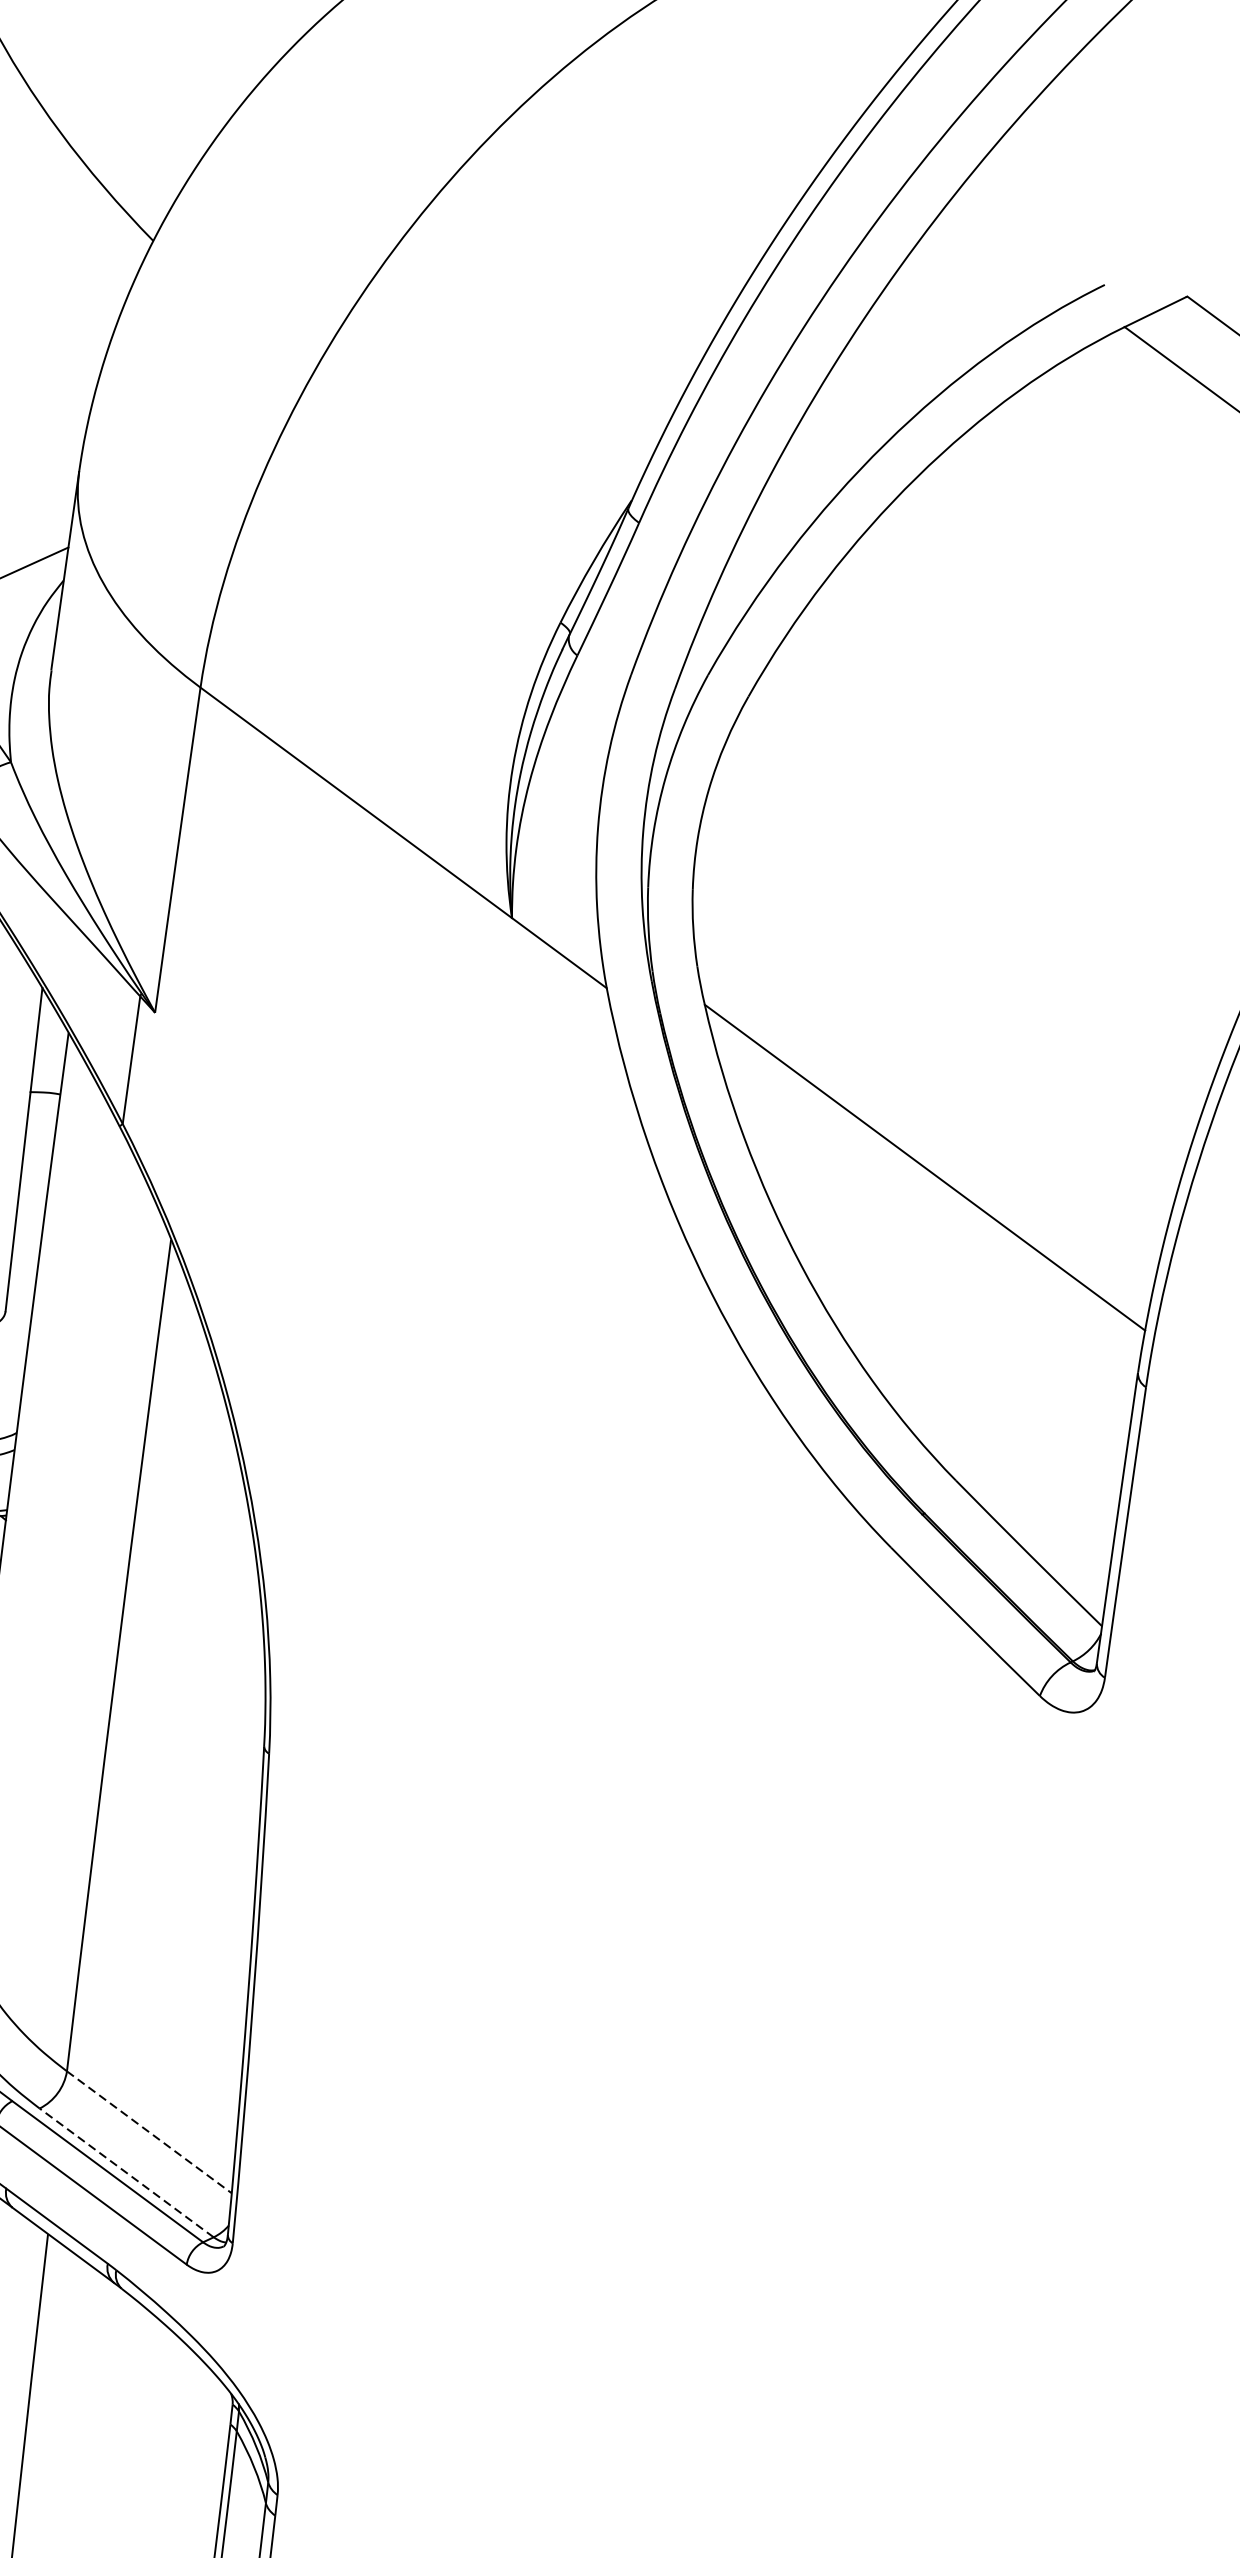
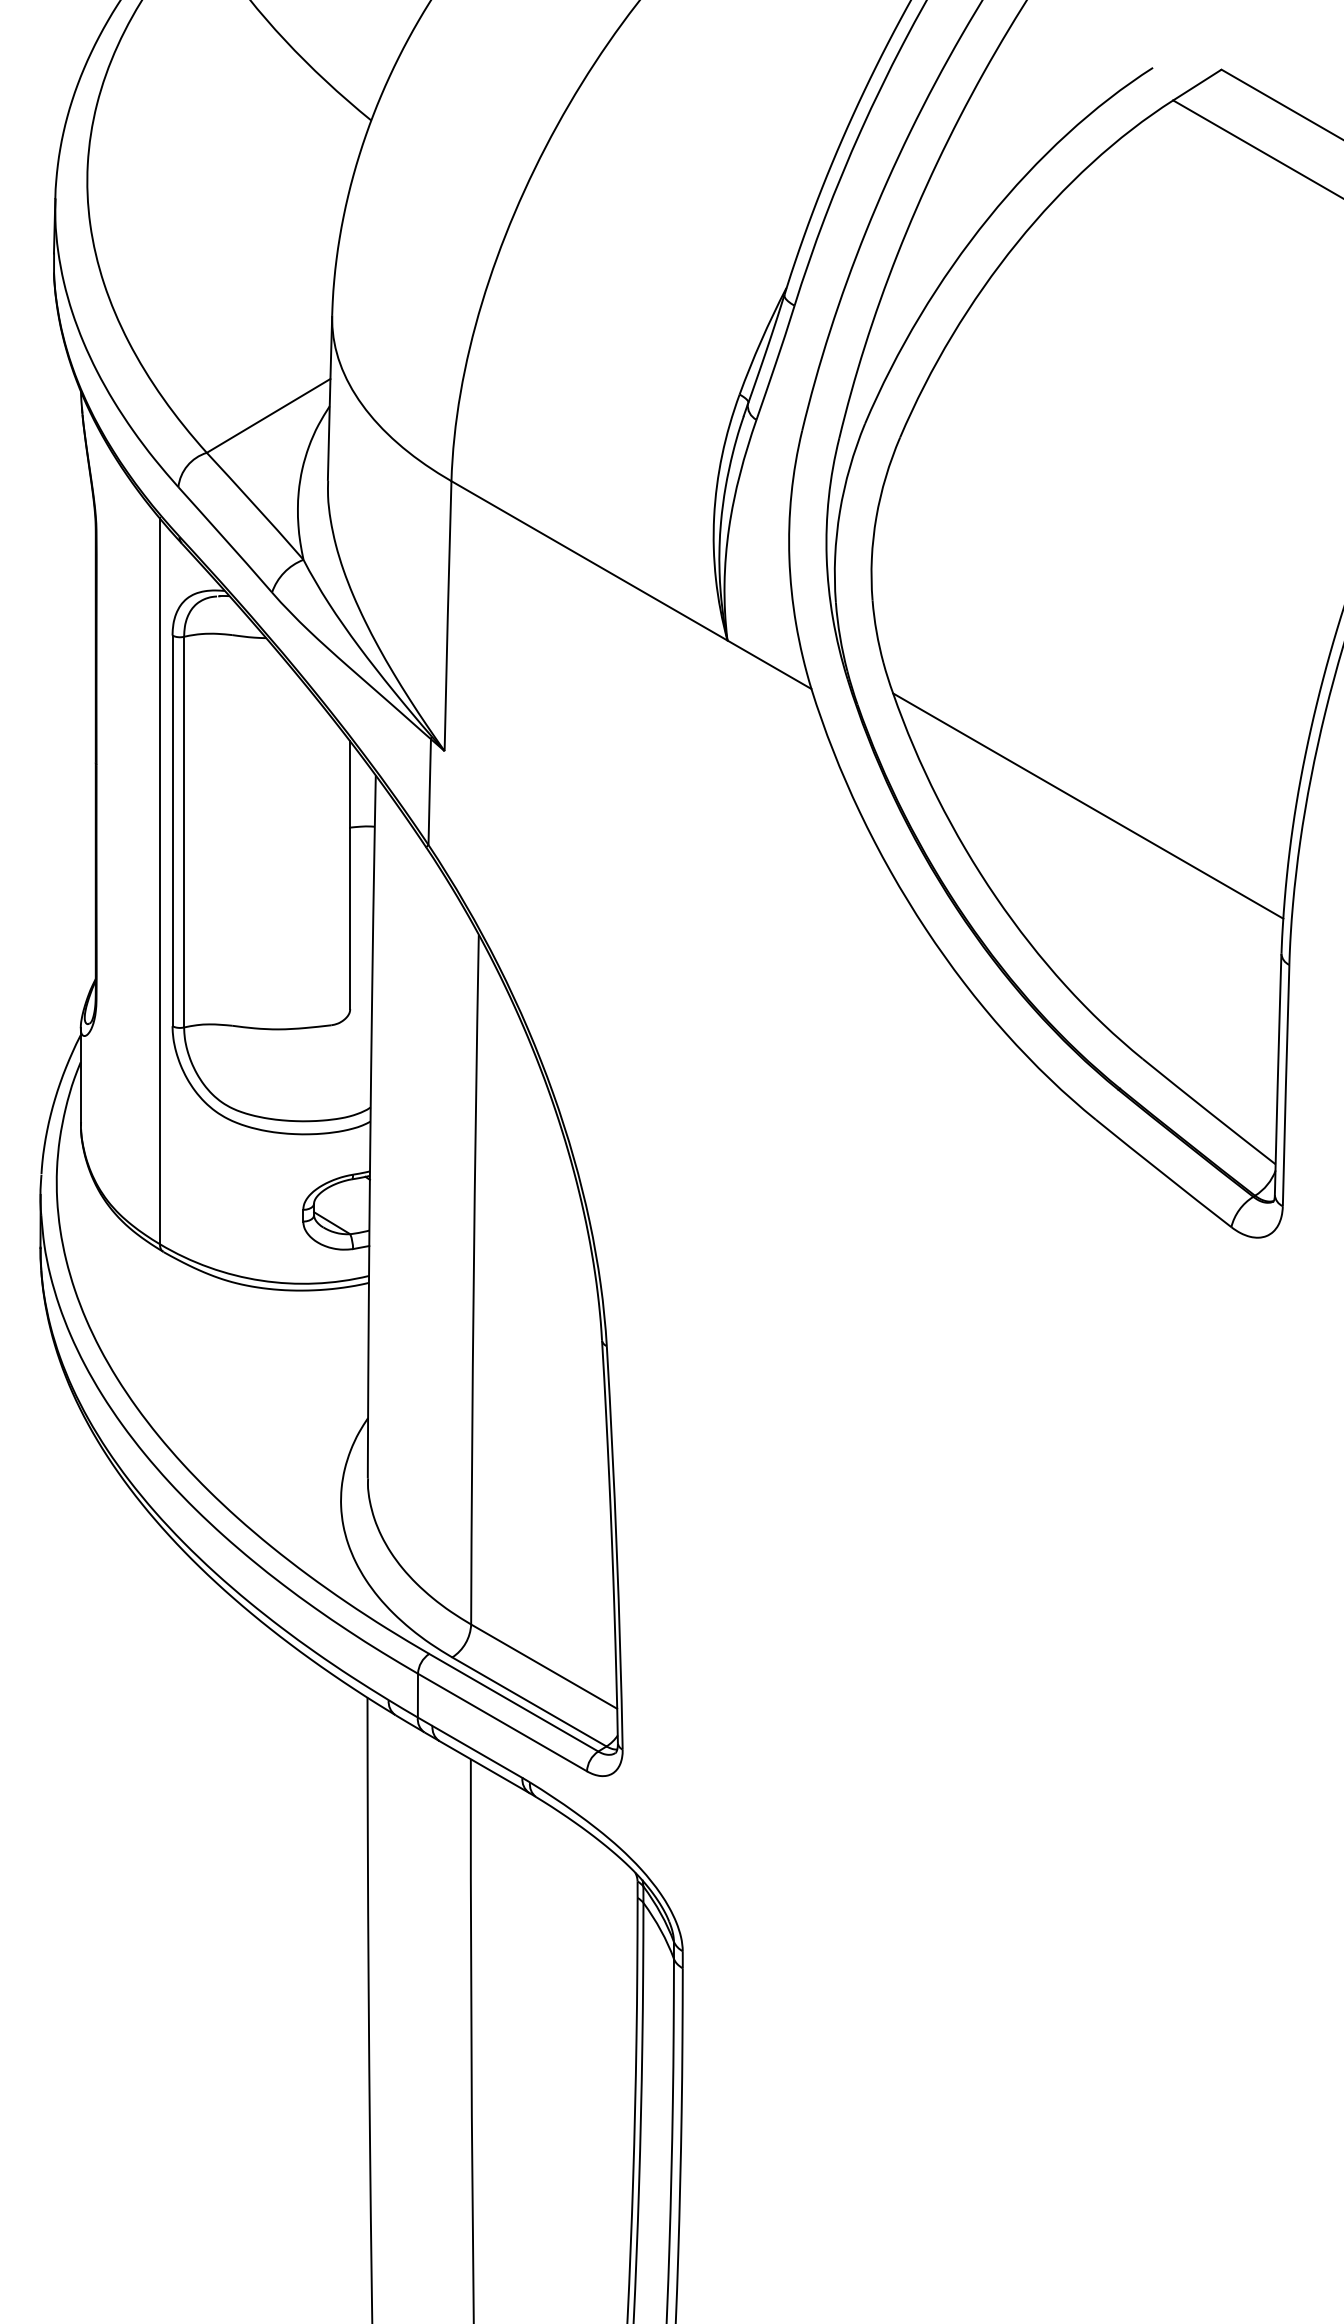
line: (149, 2132) -> (544, 1666), dashed -> solid
line: (126, 2172) -> (529, 1701), dashed -> solid

